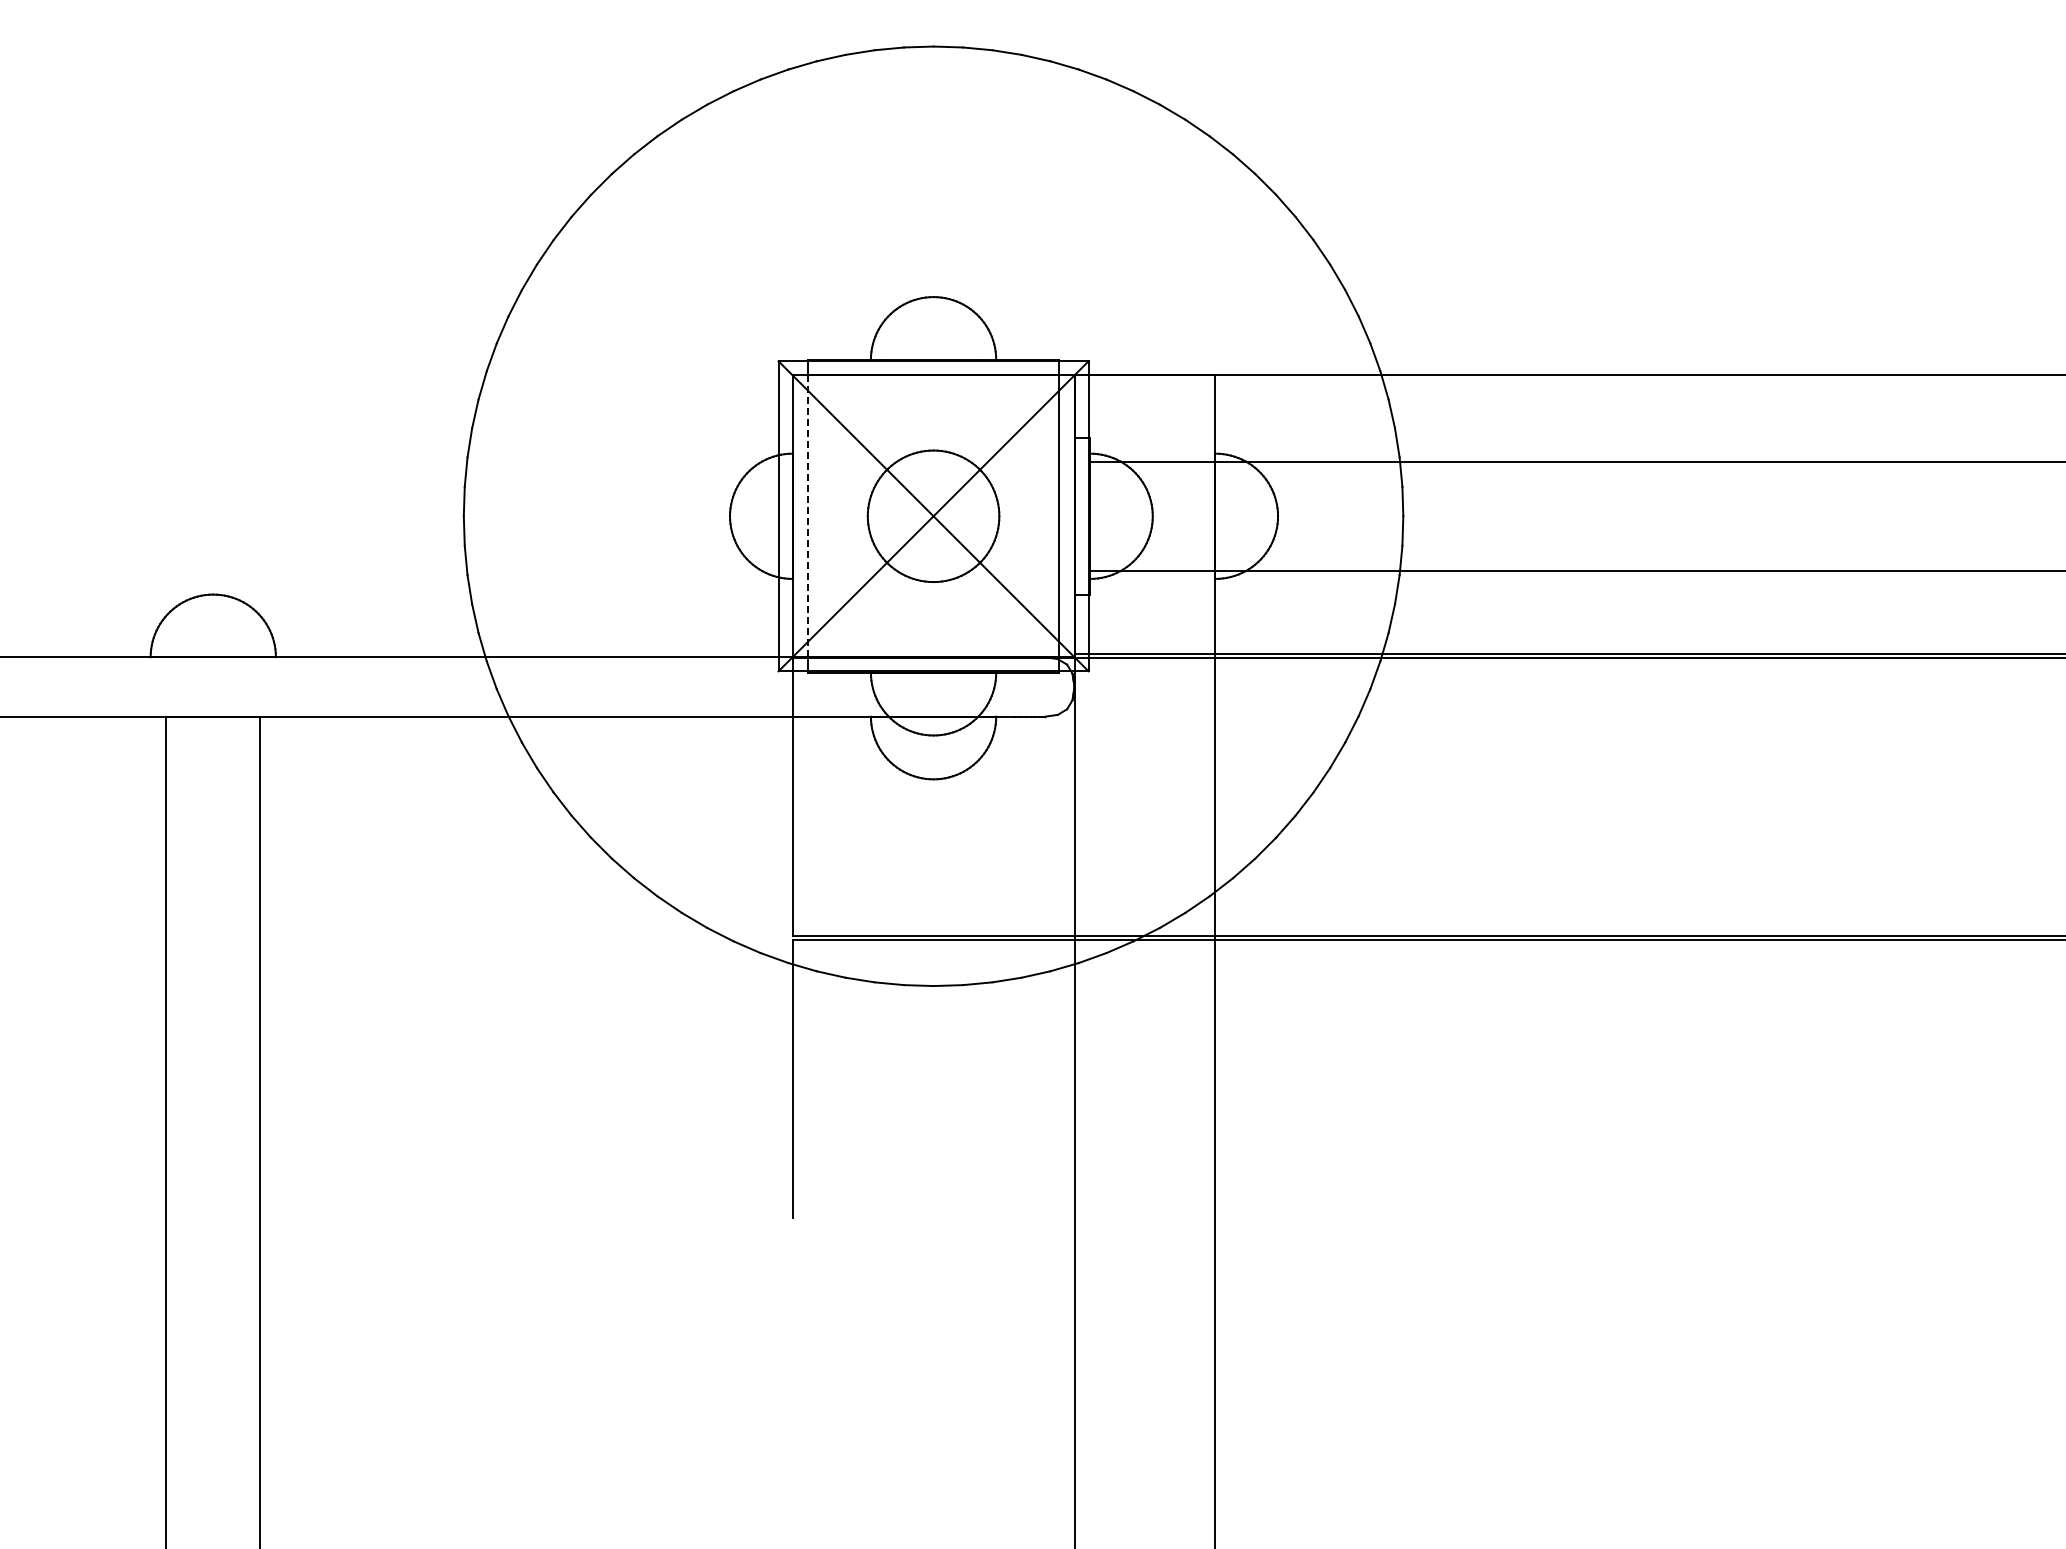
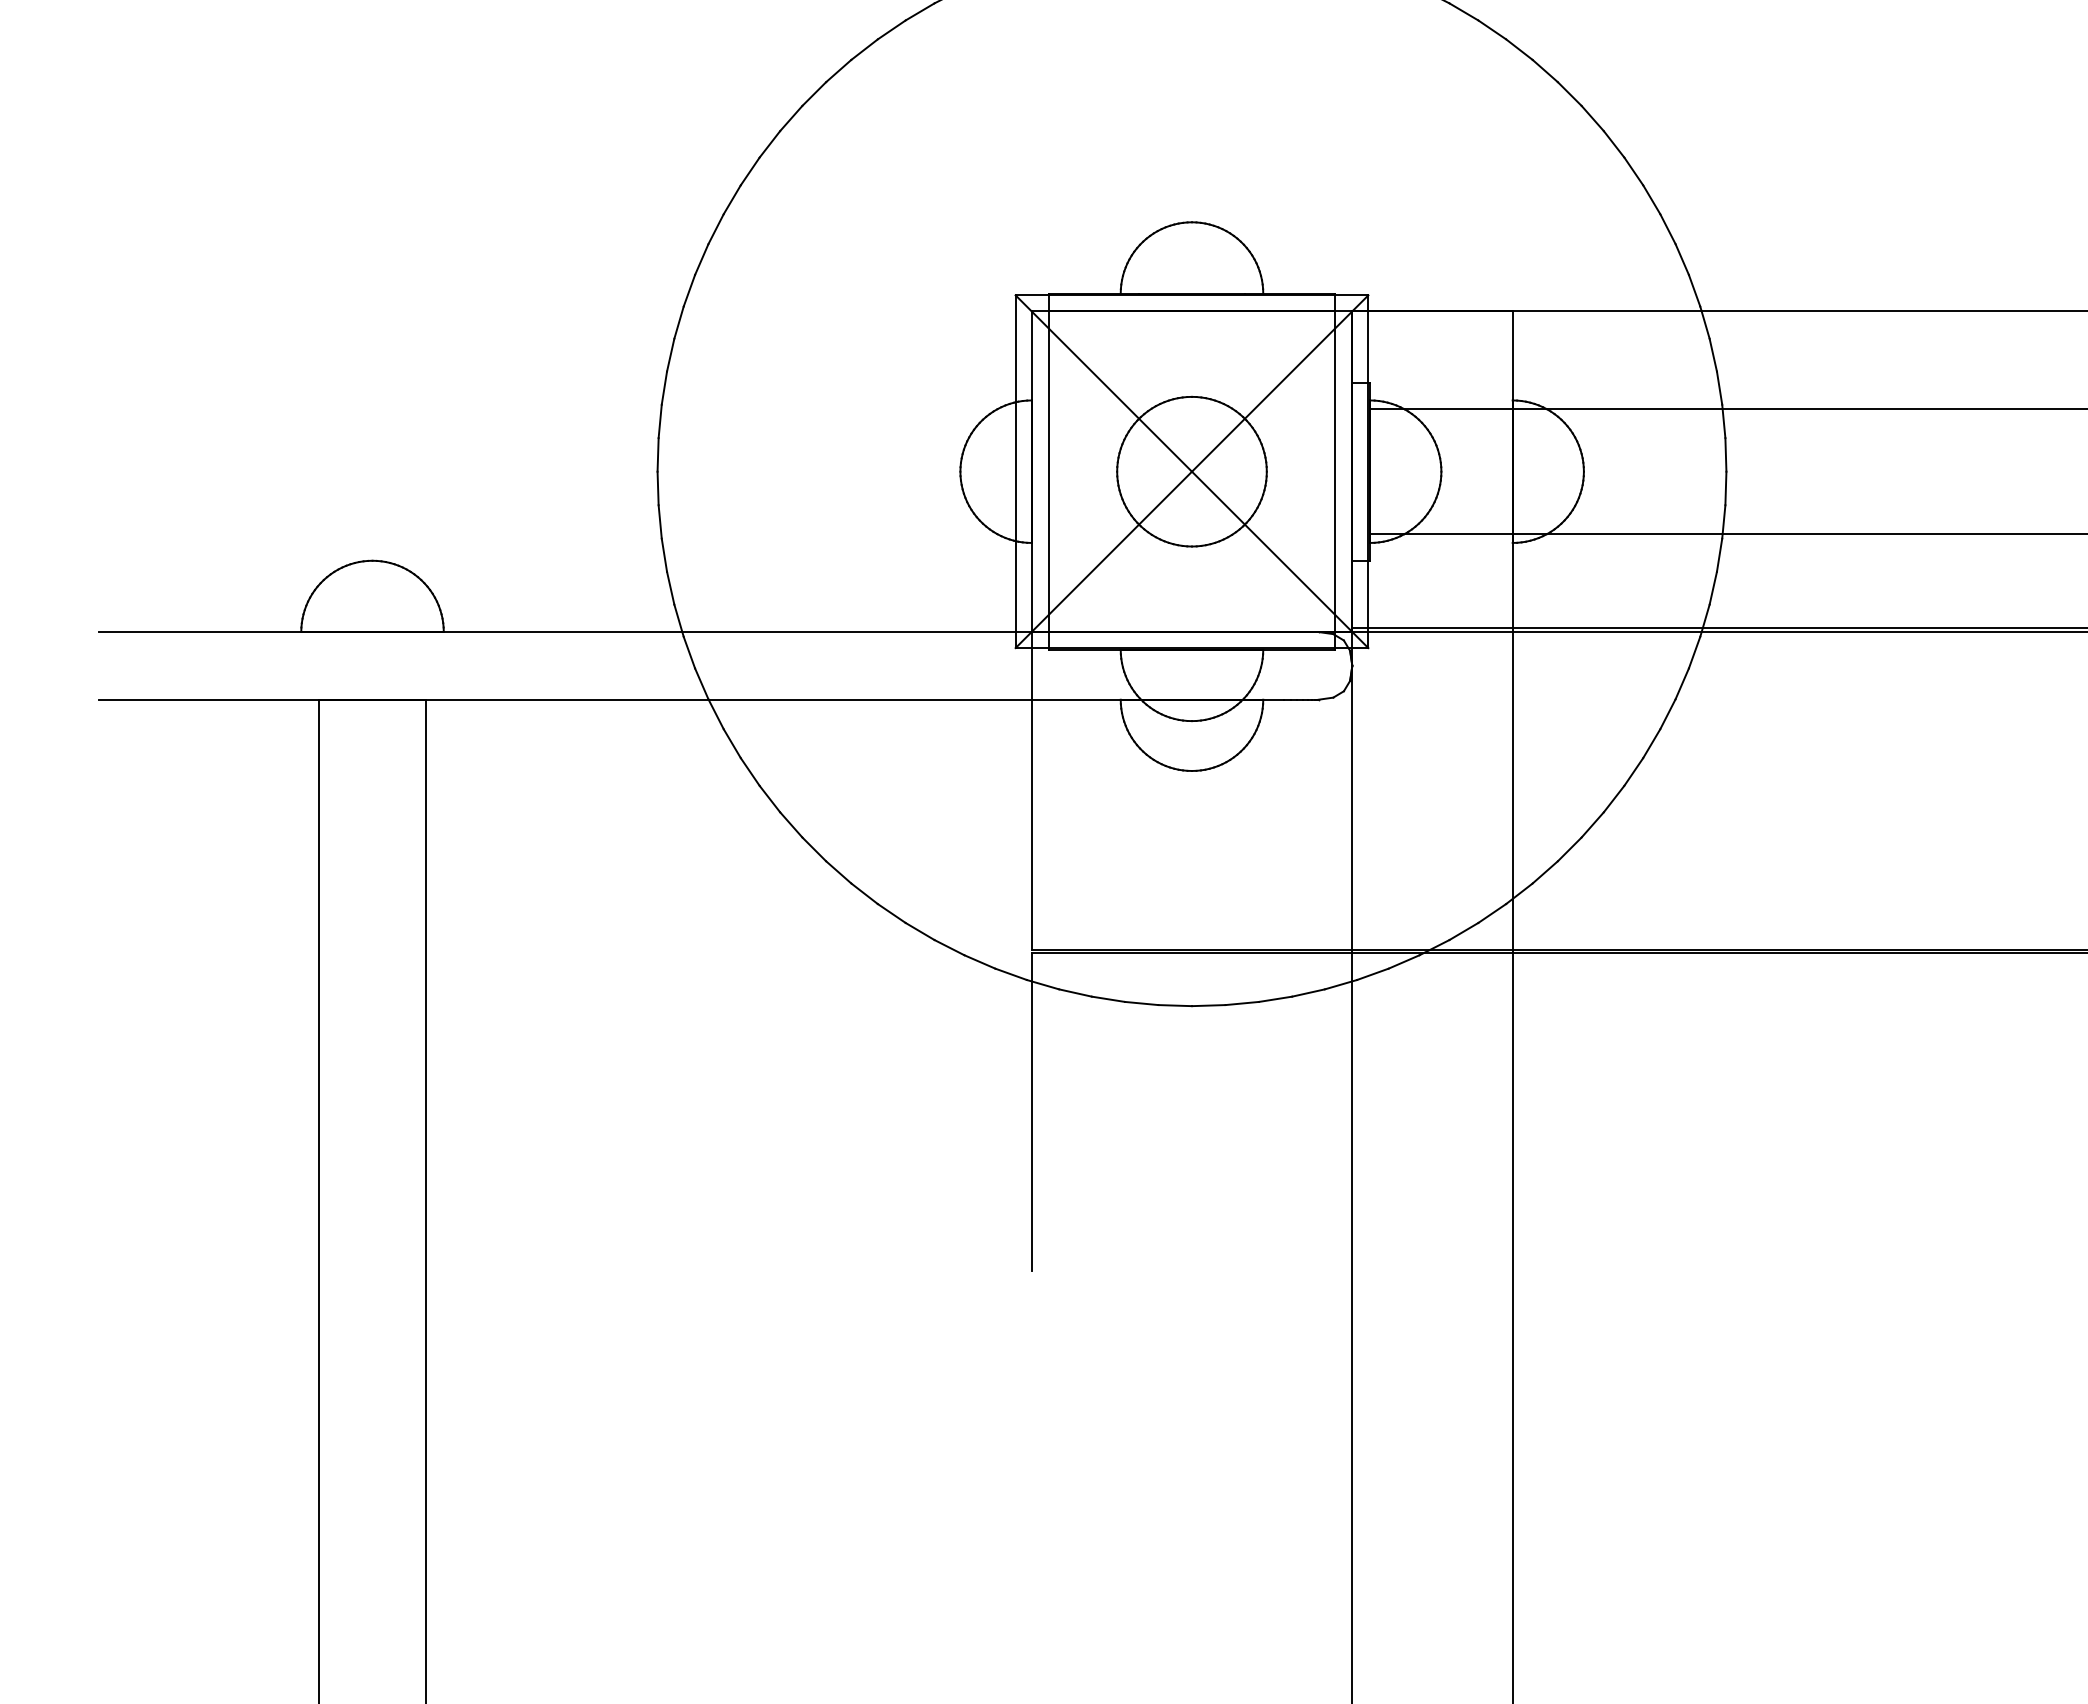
line: (808, 516) -> (1049, 471), dashed -> solid

